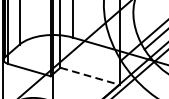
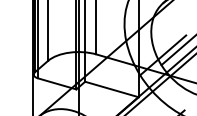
line: (89, 76) -> (111, 89), dashed -> solid

